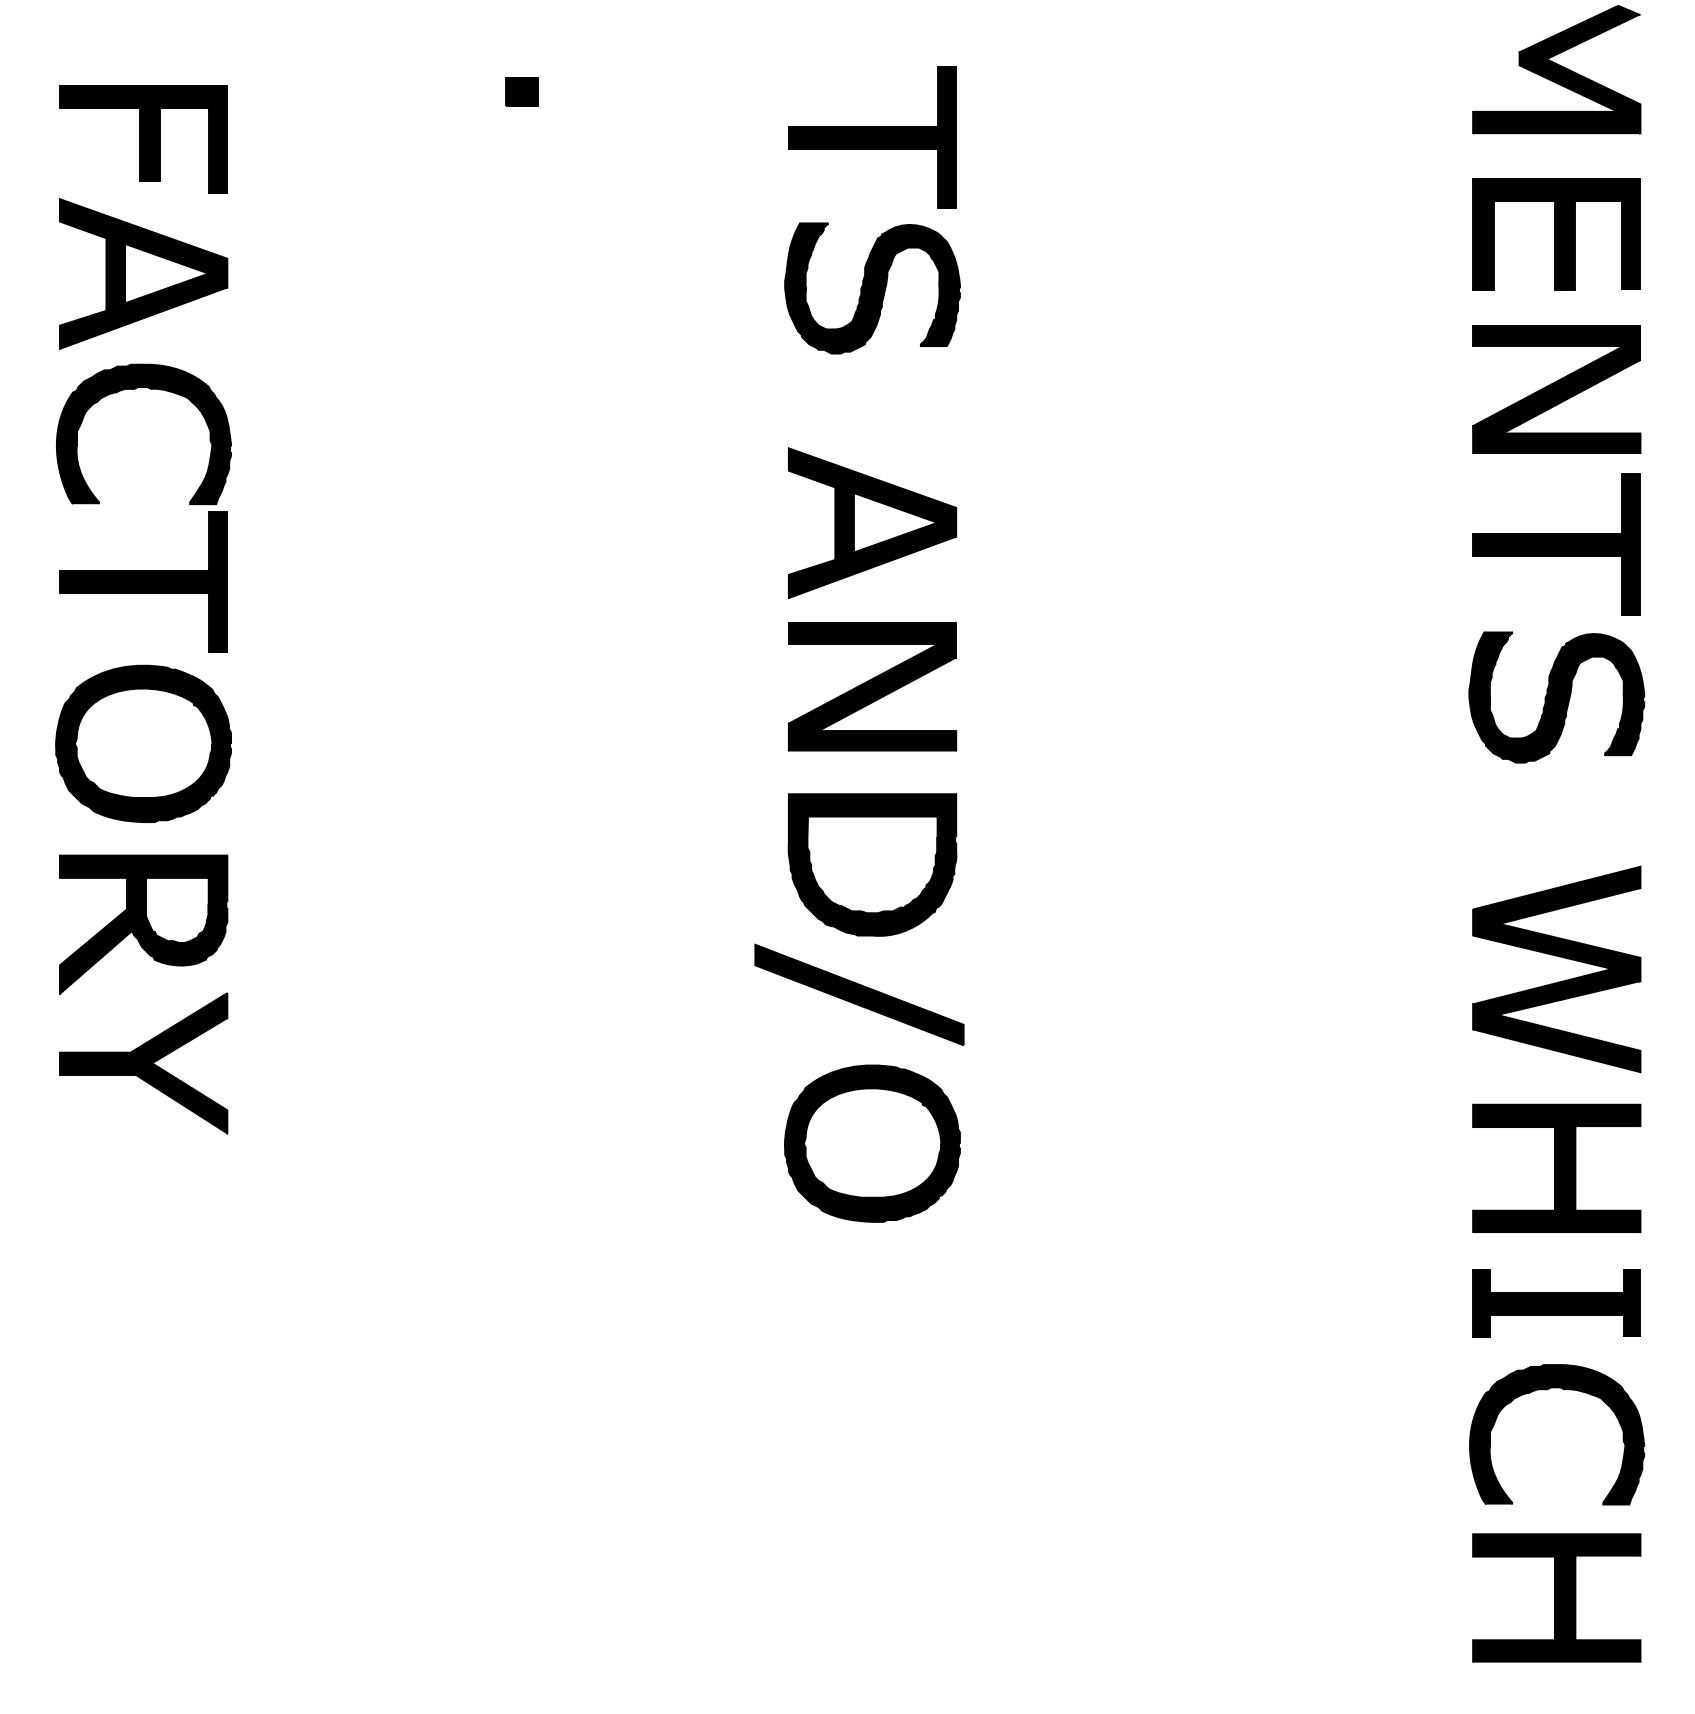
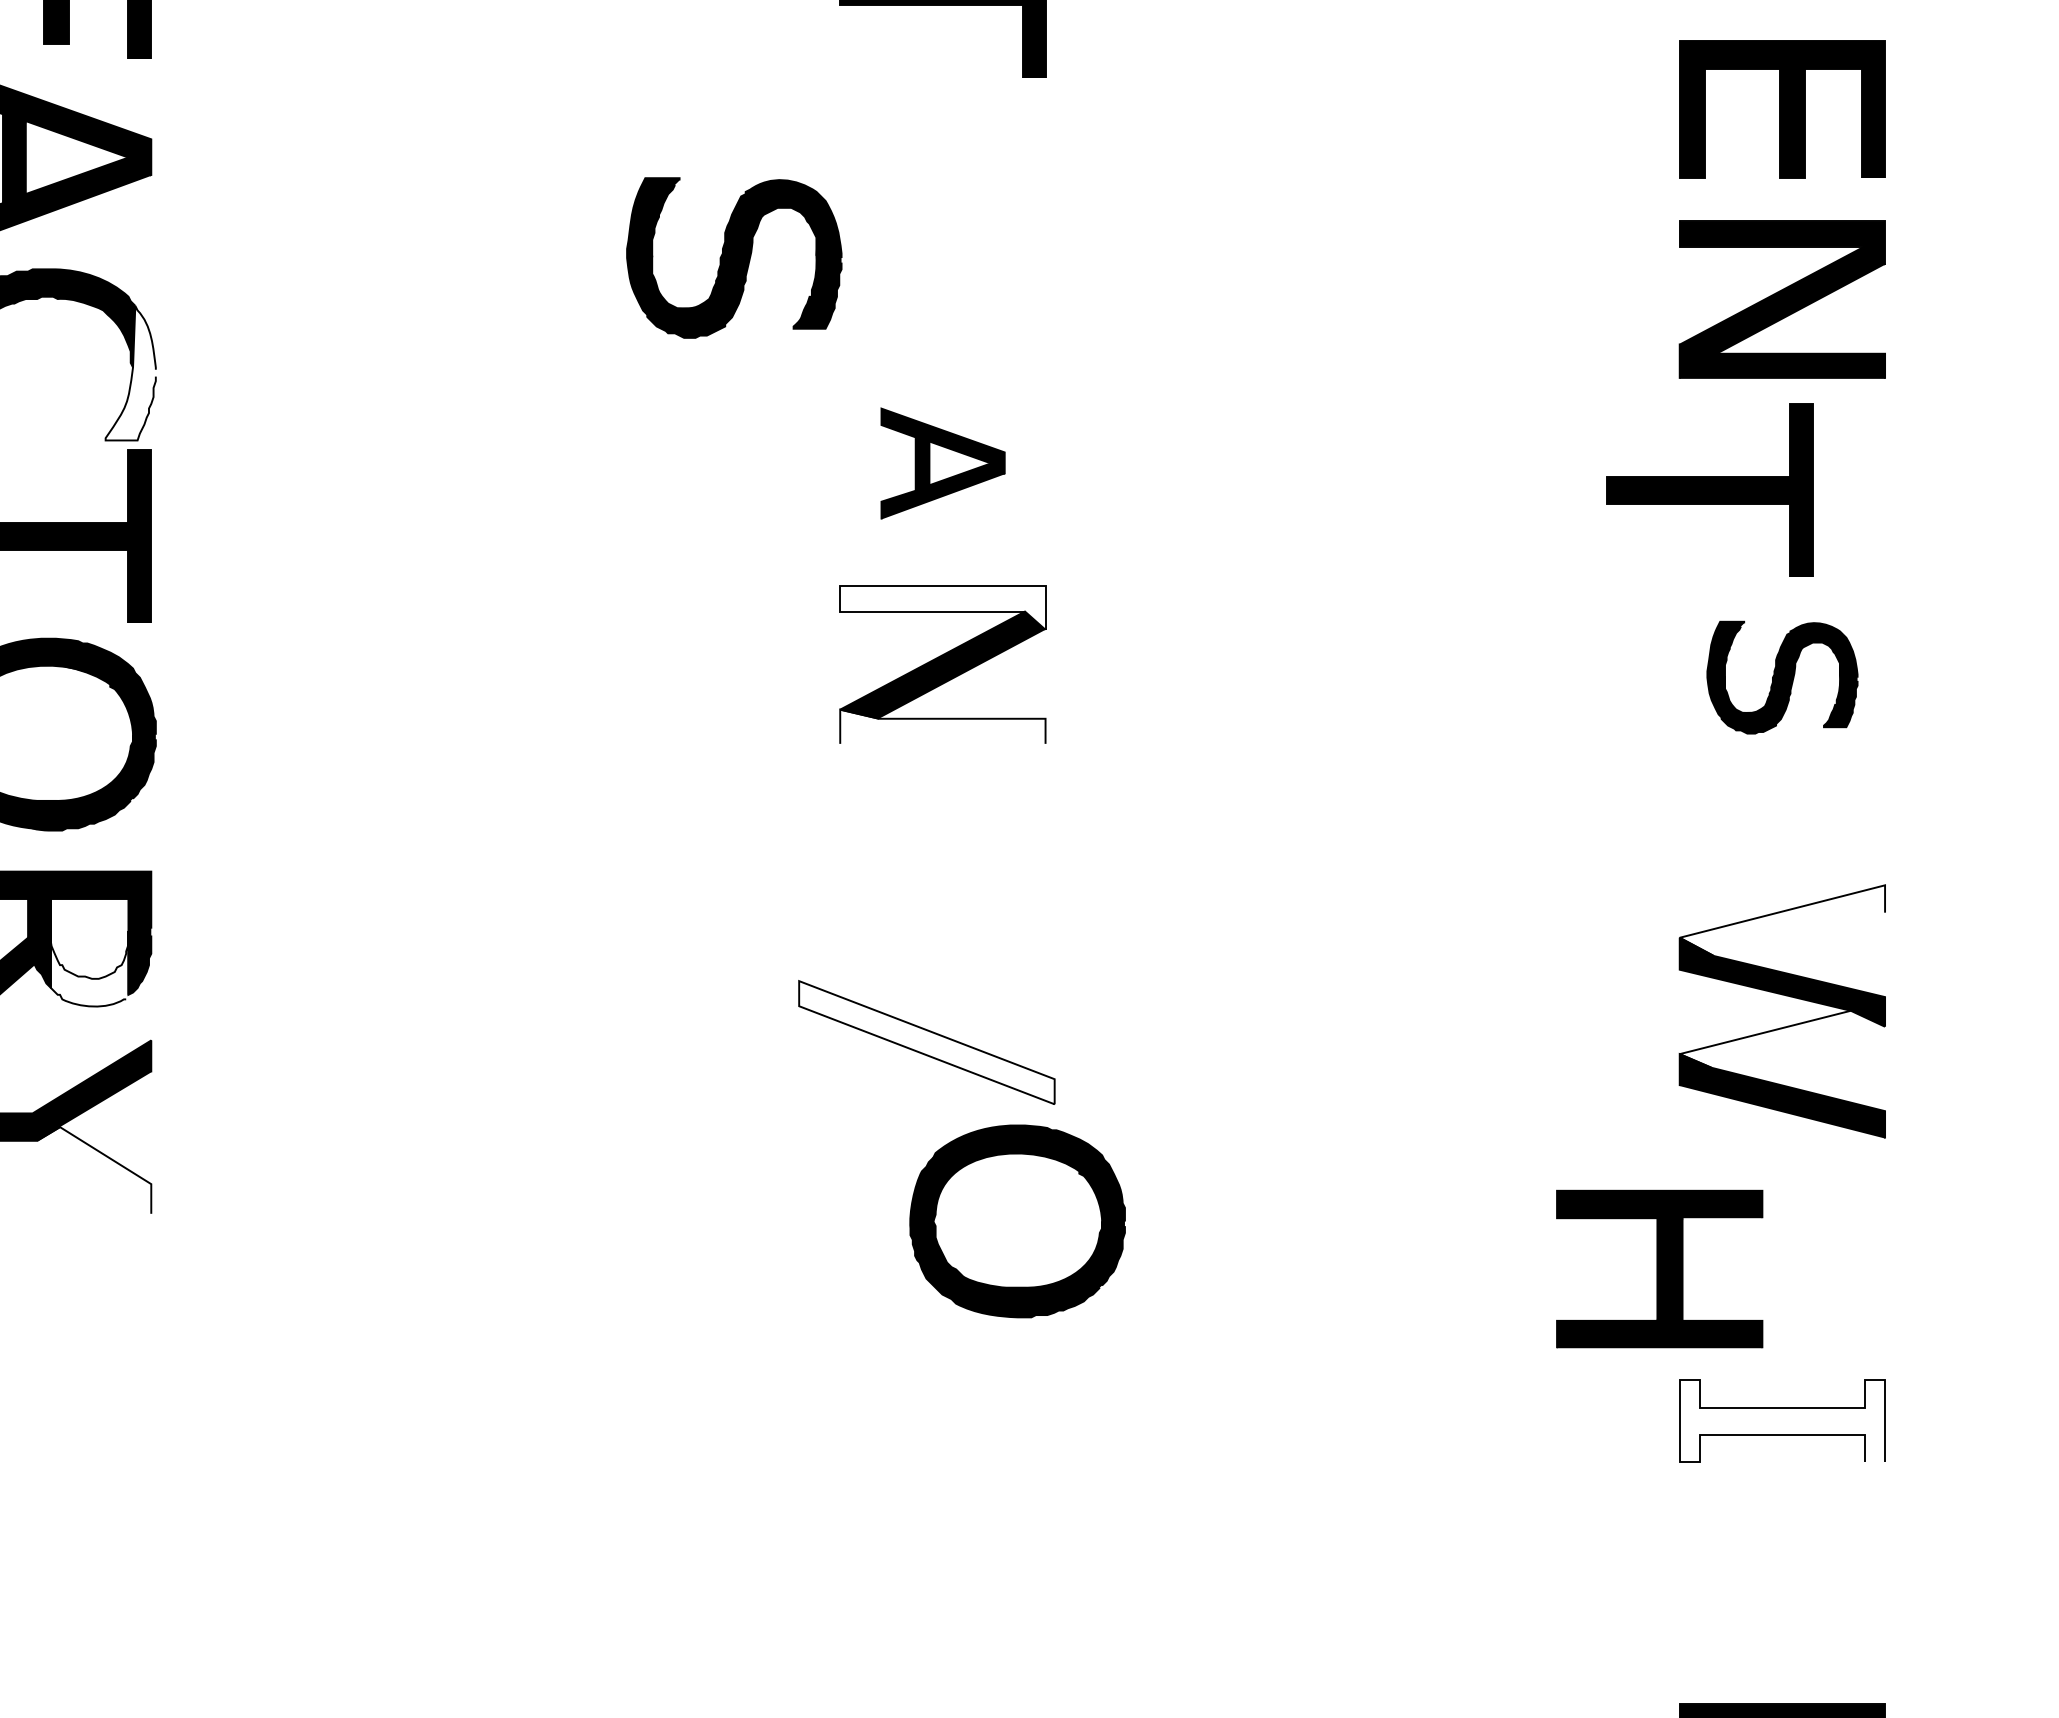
part: (872, 288) -> (734, 258), moved
fill: (210, 449) -> (130, 373), removed
part: (872, 522) -> (942, 462), size x0.6
part: (1556, 544) -> (1709, 489), moved
fill: (872, 640) -> (942, 607), removed
part: (1556, 697) -> (1782, 677), size x0.7
fill: (872, 737) -> (942, 726), removed
part: (872, 864) -> (942, 882), removed
fill: (1556, 895) -> (1782, 920), removed
fill: (176, 921) -> (88, 952), removed
fill: (1556, 992) -> (1782, 1039), removed
fill: (859, 994) -> (926, 1042), removed
fill: (180, 1098) -> (93, 1169), removed
part: (872, 1143) -> (1017, 1221), moved
part: (1556, 1167) -> (1659, 1267), moved
fill: (1556, 1303) -> (1782, 1421), removed
part: (1564, 1390) -> (1791, 1527), removed

